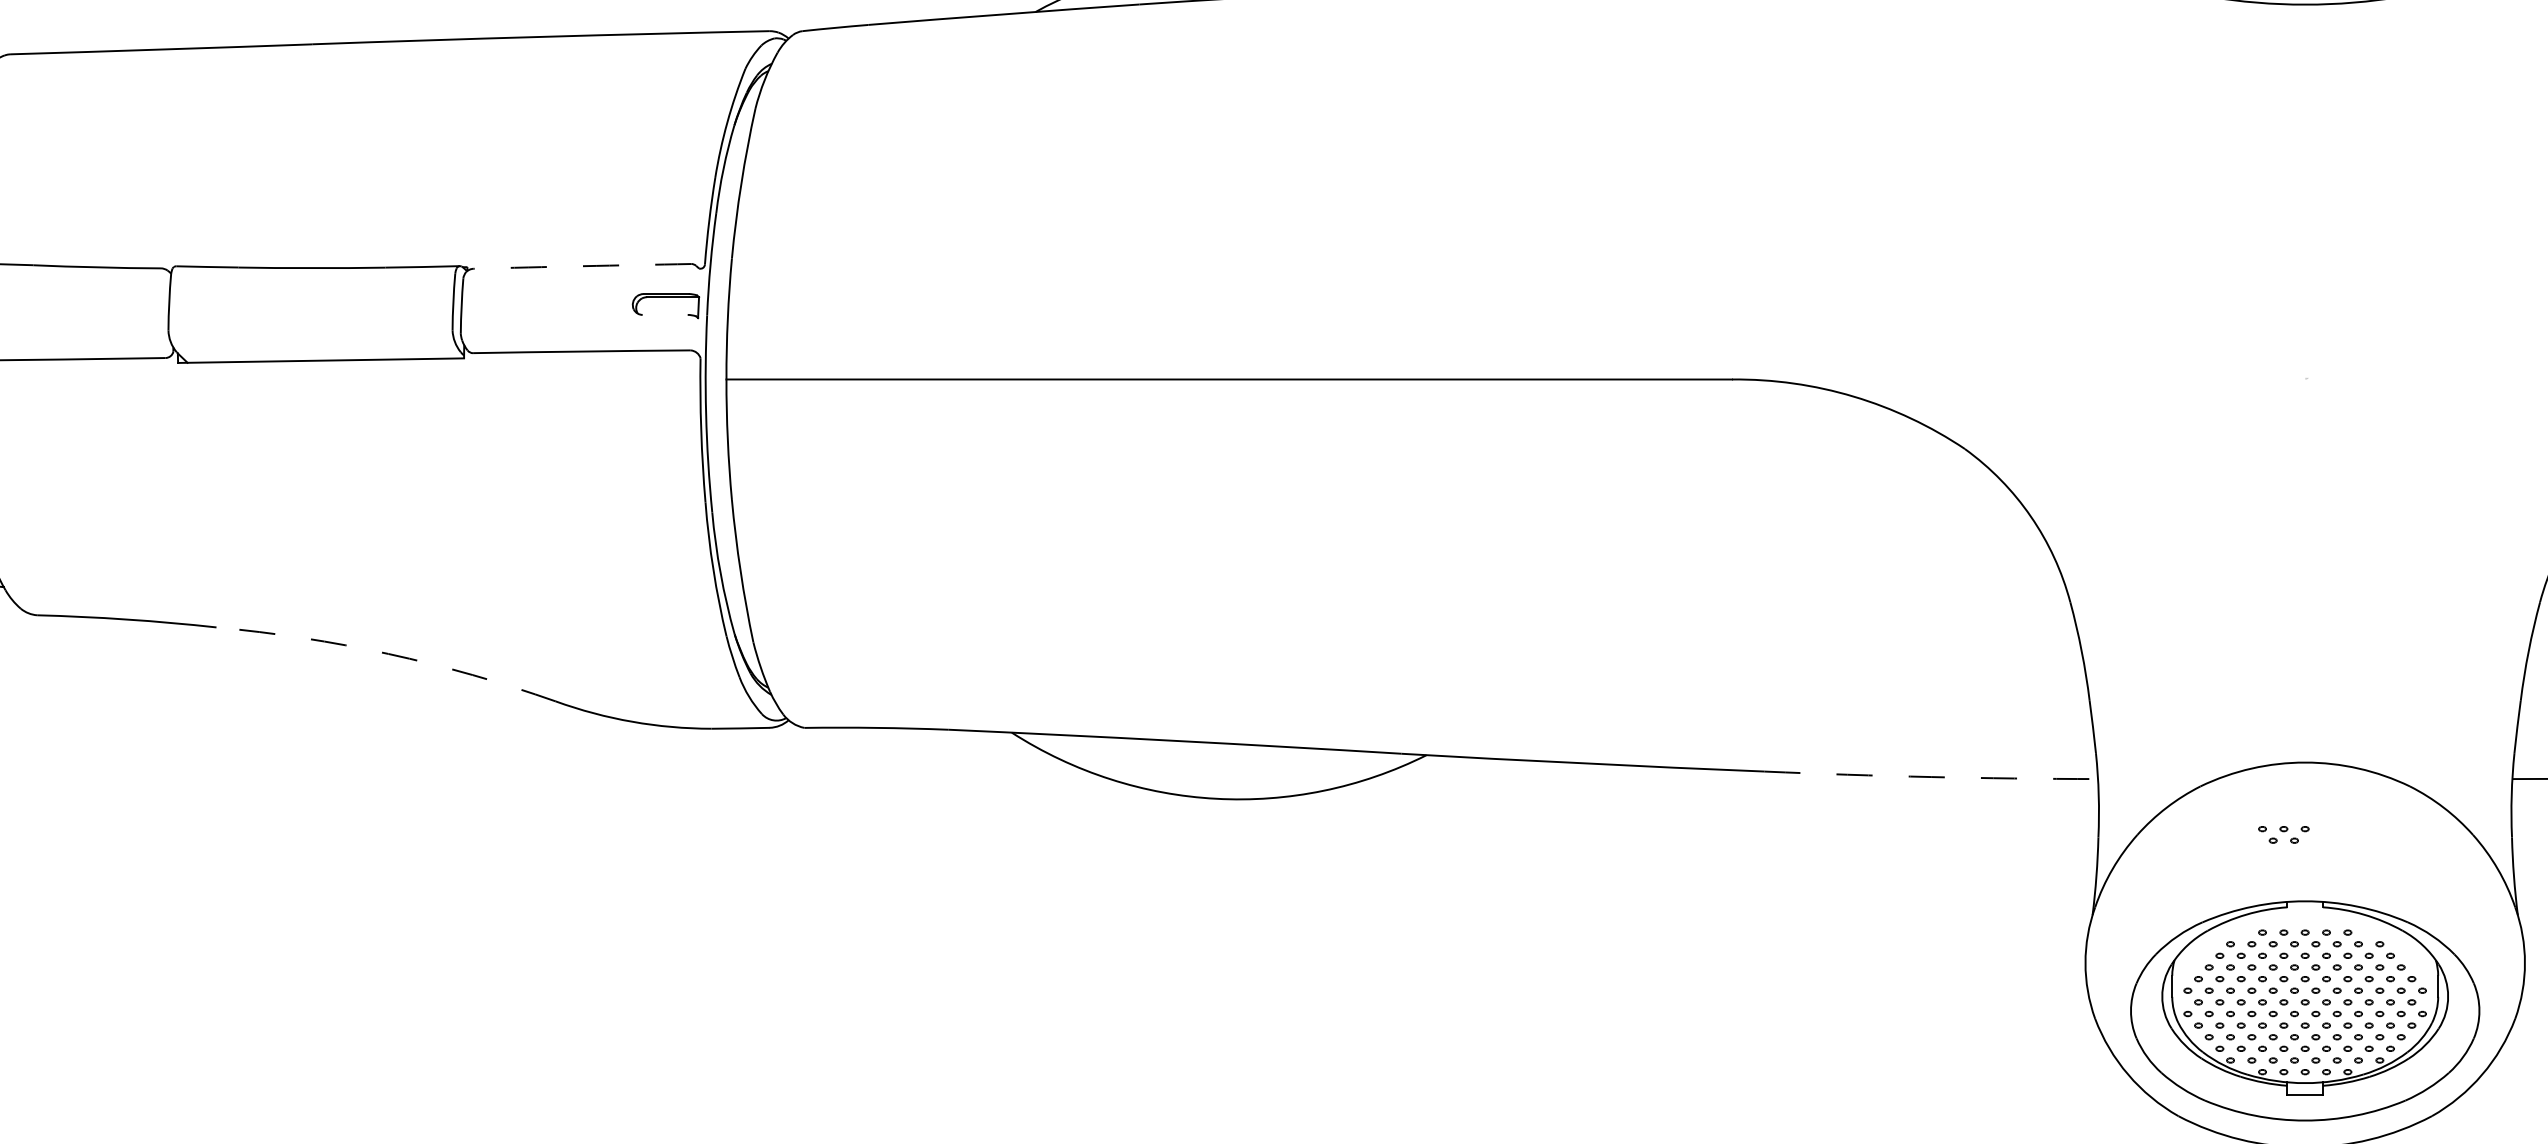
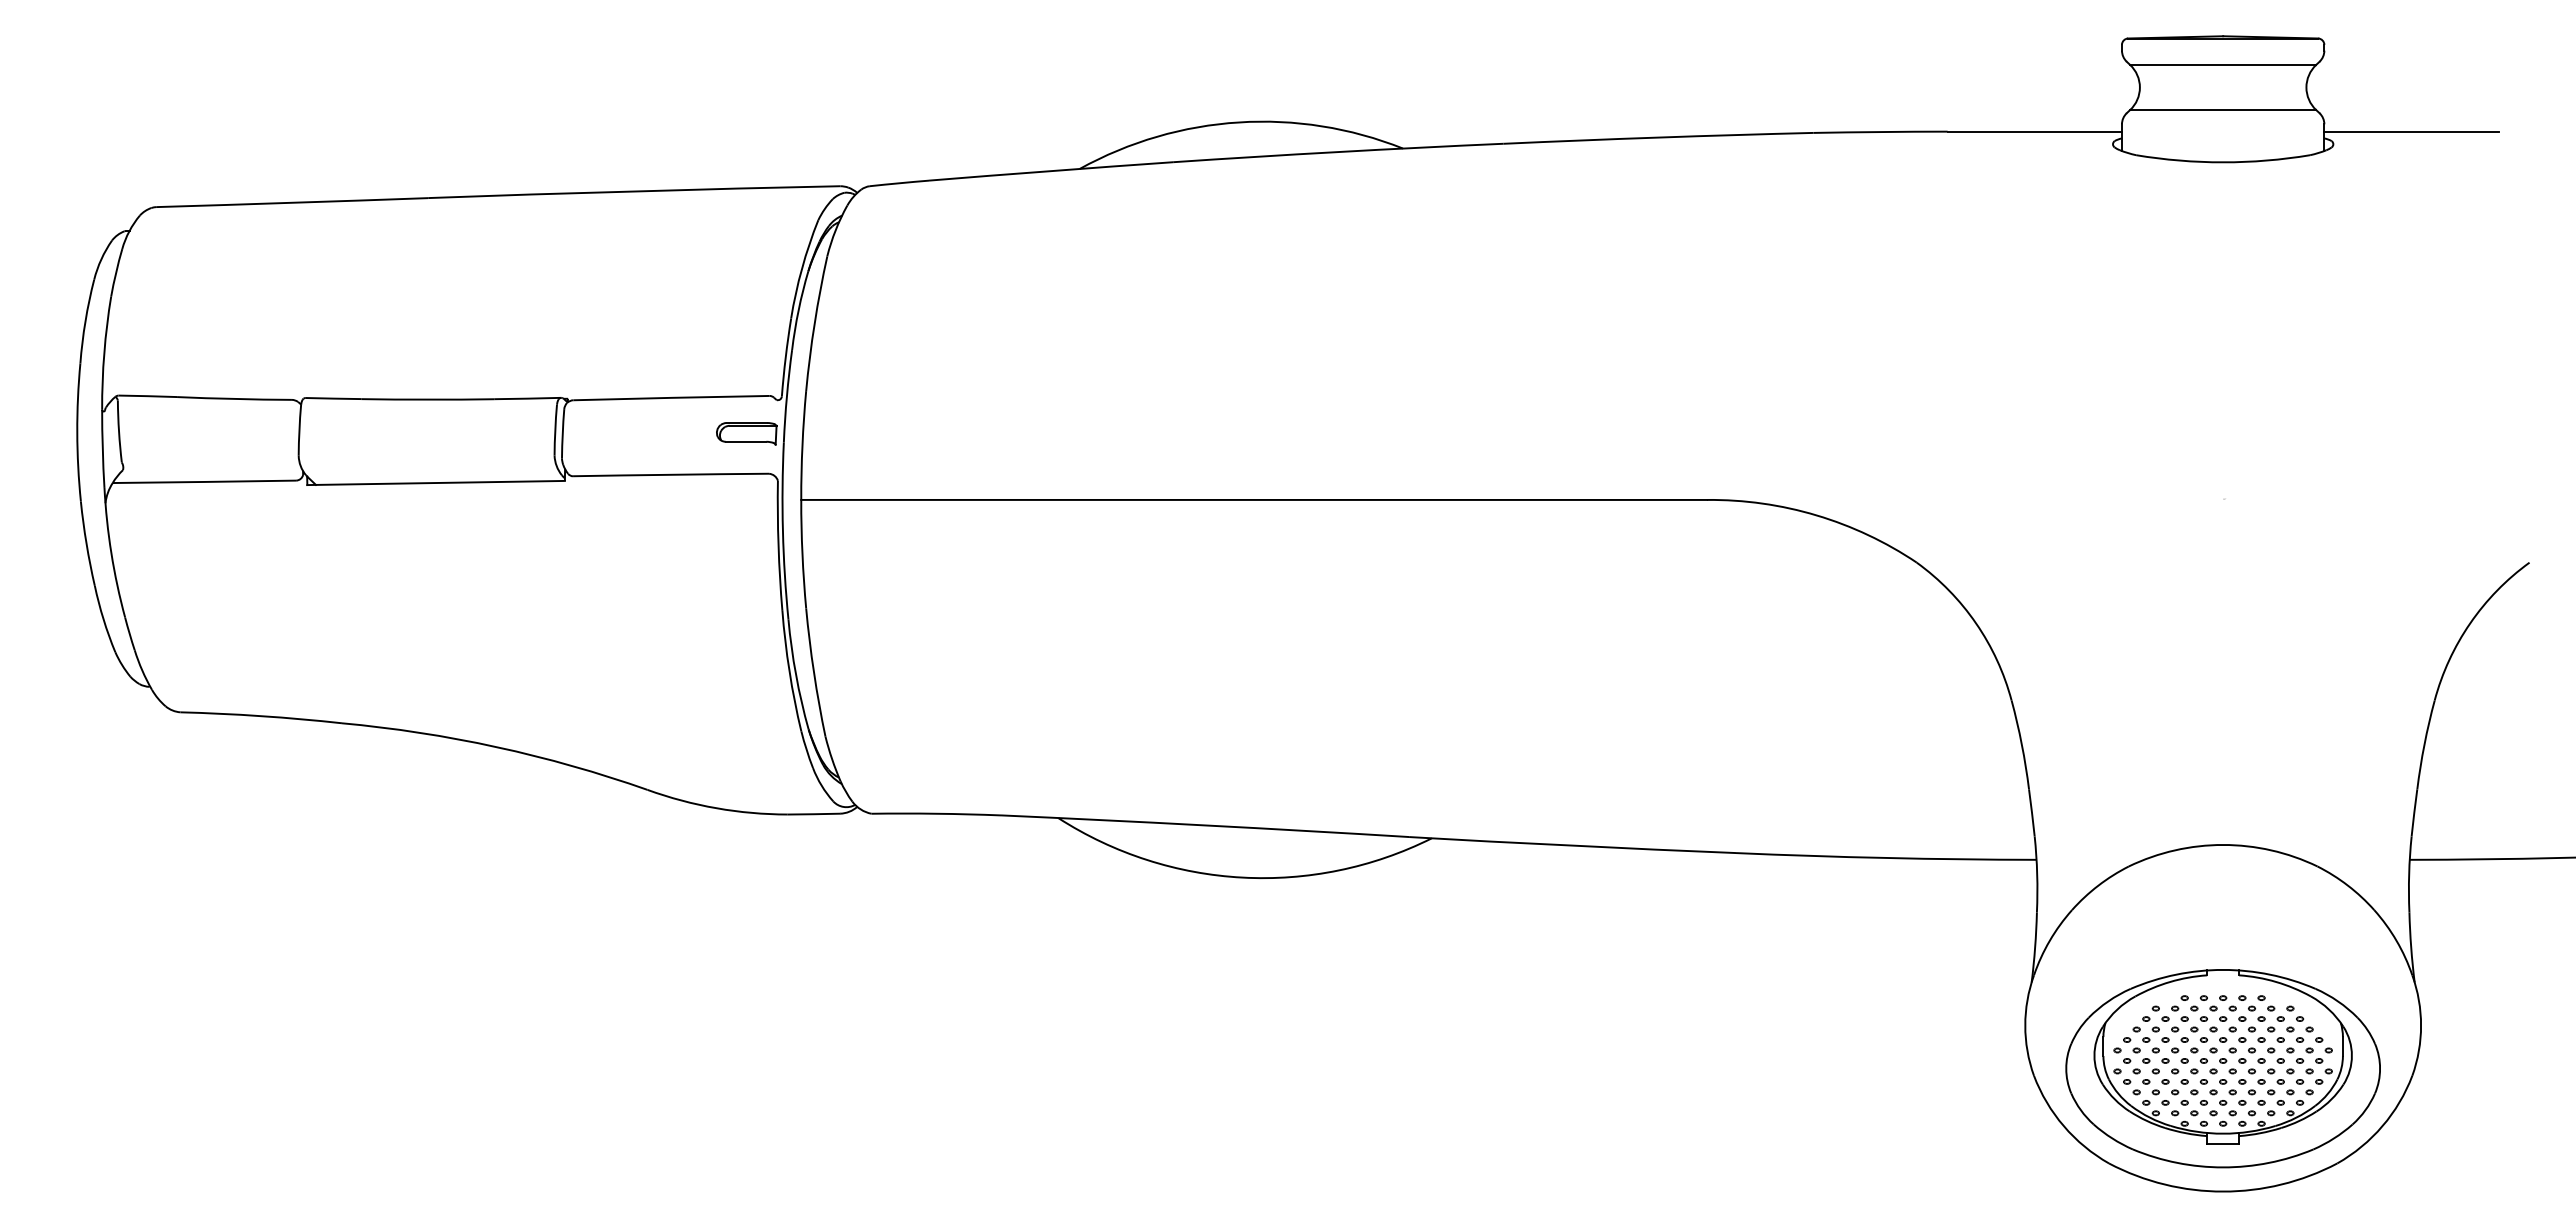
arc: (582, 265) -> (671, 397), dashed -> solid
line: (664, 314) -> (745, 441), added
arc: (388, 654) -> (496, 747), dashed -> solid
arc: (1931, 777) -> (1886, 858), dashed -> solid
part: (2283, 835) -> (2203, 910), removed

